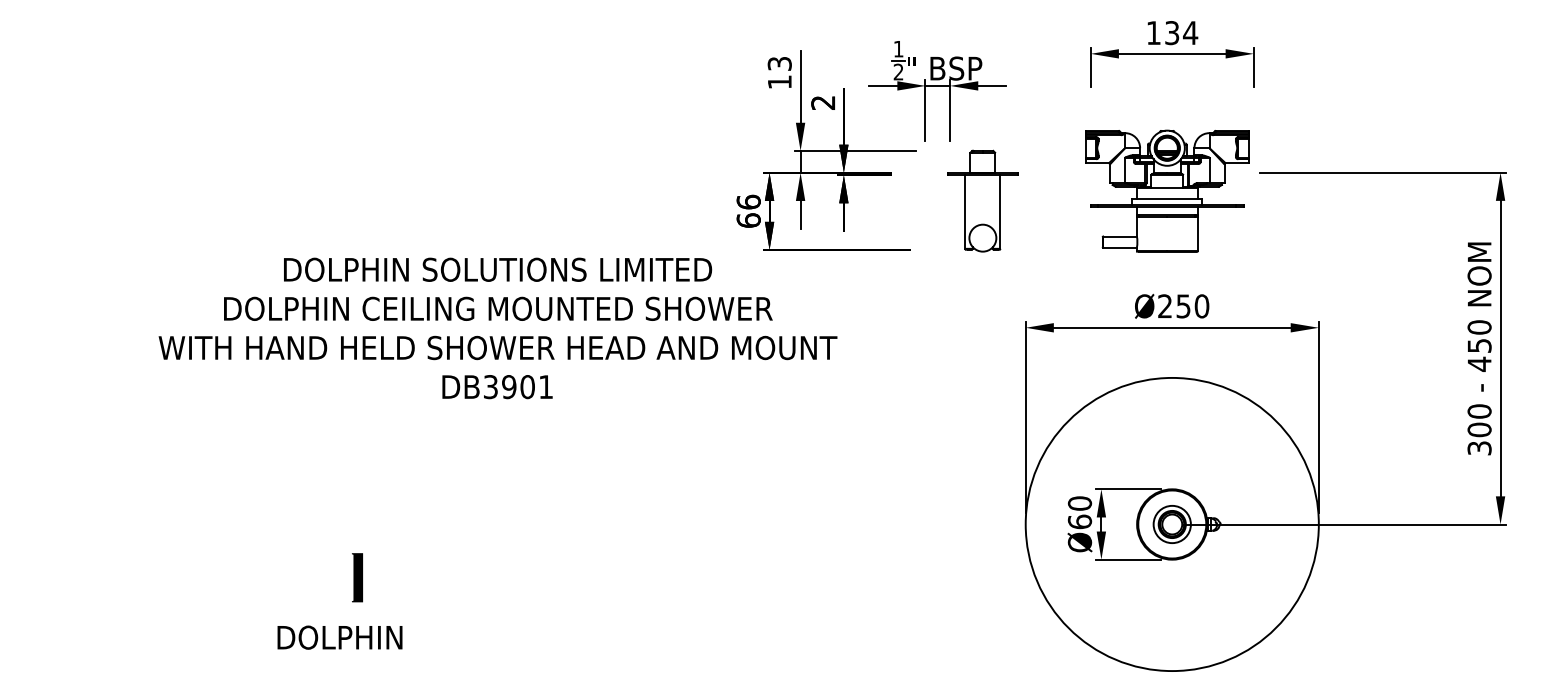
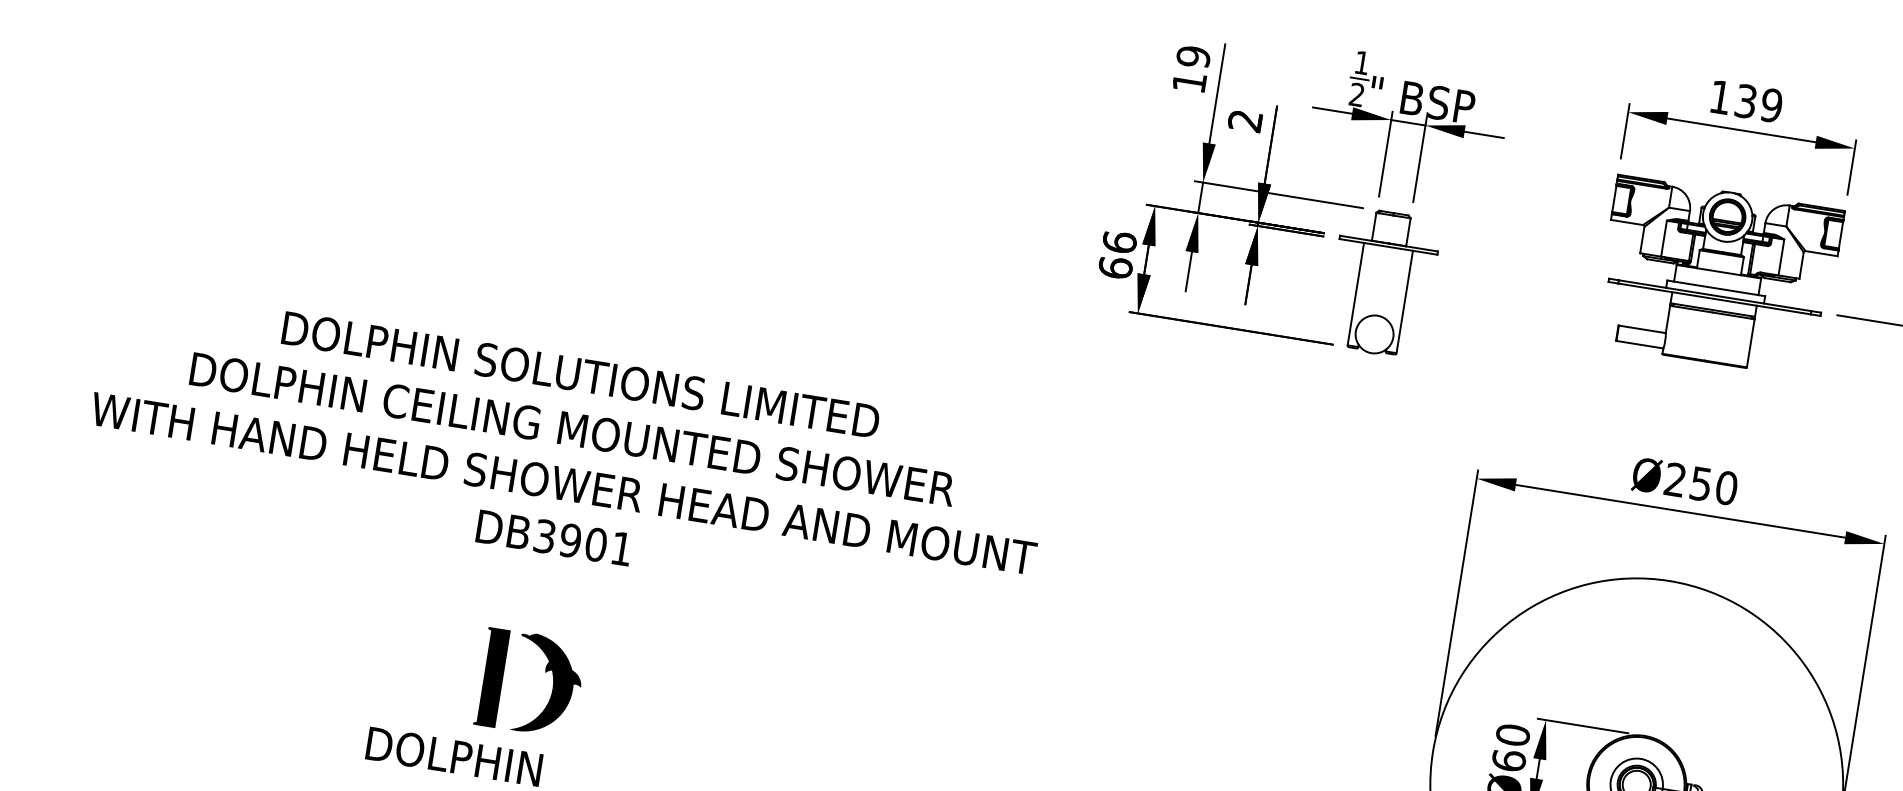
text: (1190, 33) -> (1771, 106), 134 -> 139
text: (779, 63) -> (1193, 56), 13 -> 19
part: (1167, 190) -> (1718, 275), moved
part: (982, 200) -> (1382, 282), moved
text: (497, 328) -> (567, 456), moved
part: (357, 577) -> (492, 677), size x1.43
fill: (397, 577) -> (547, 685), added

